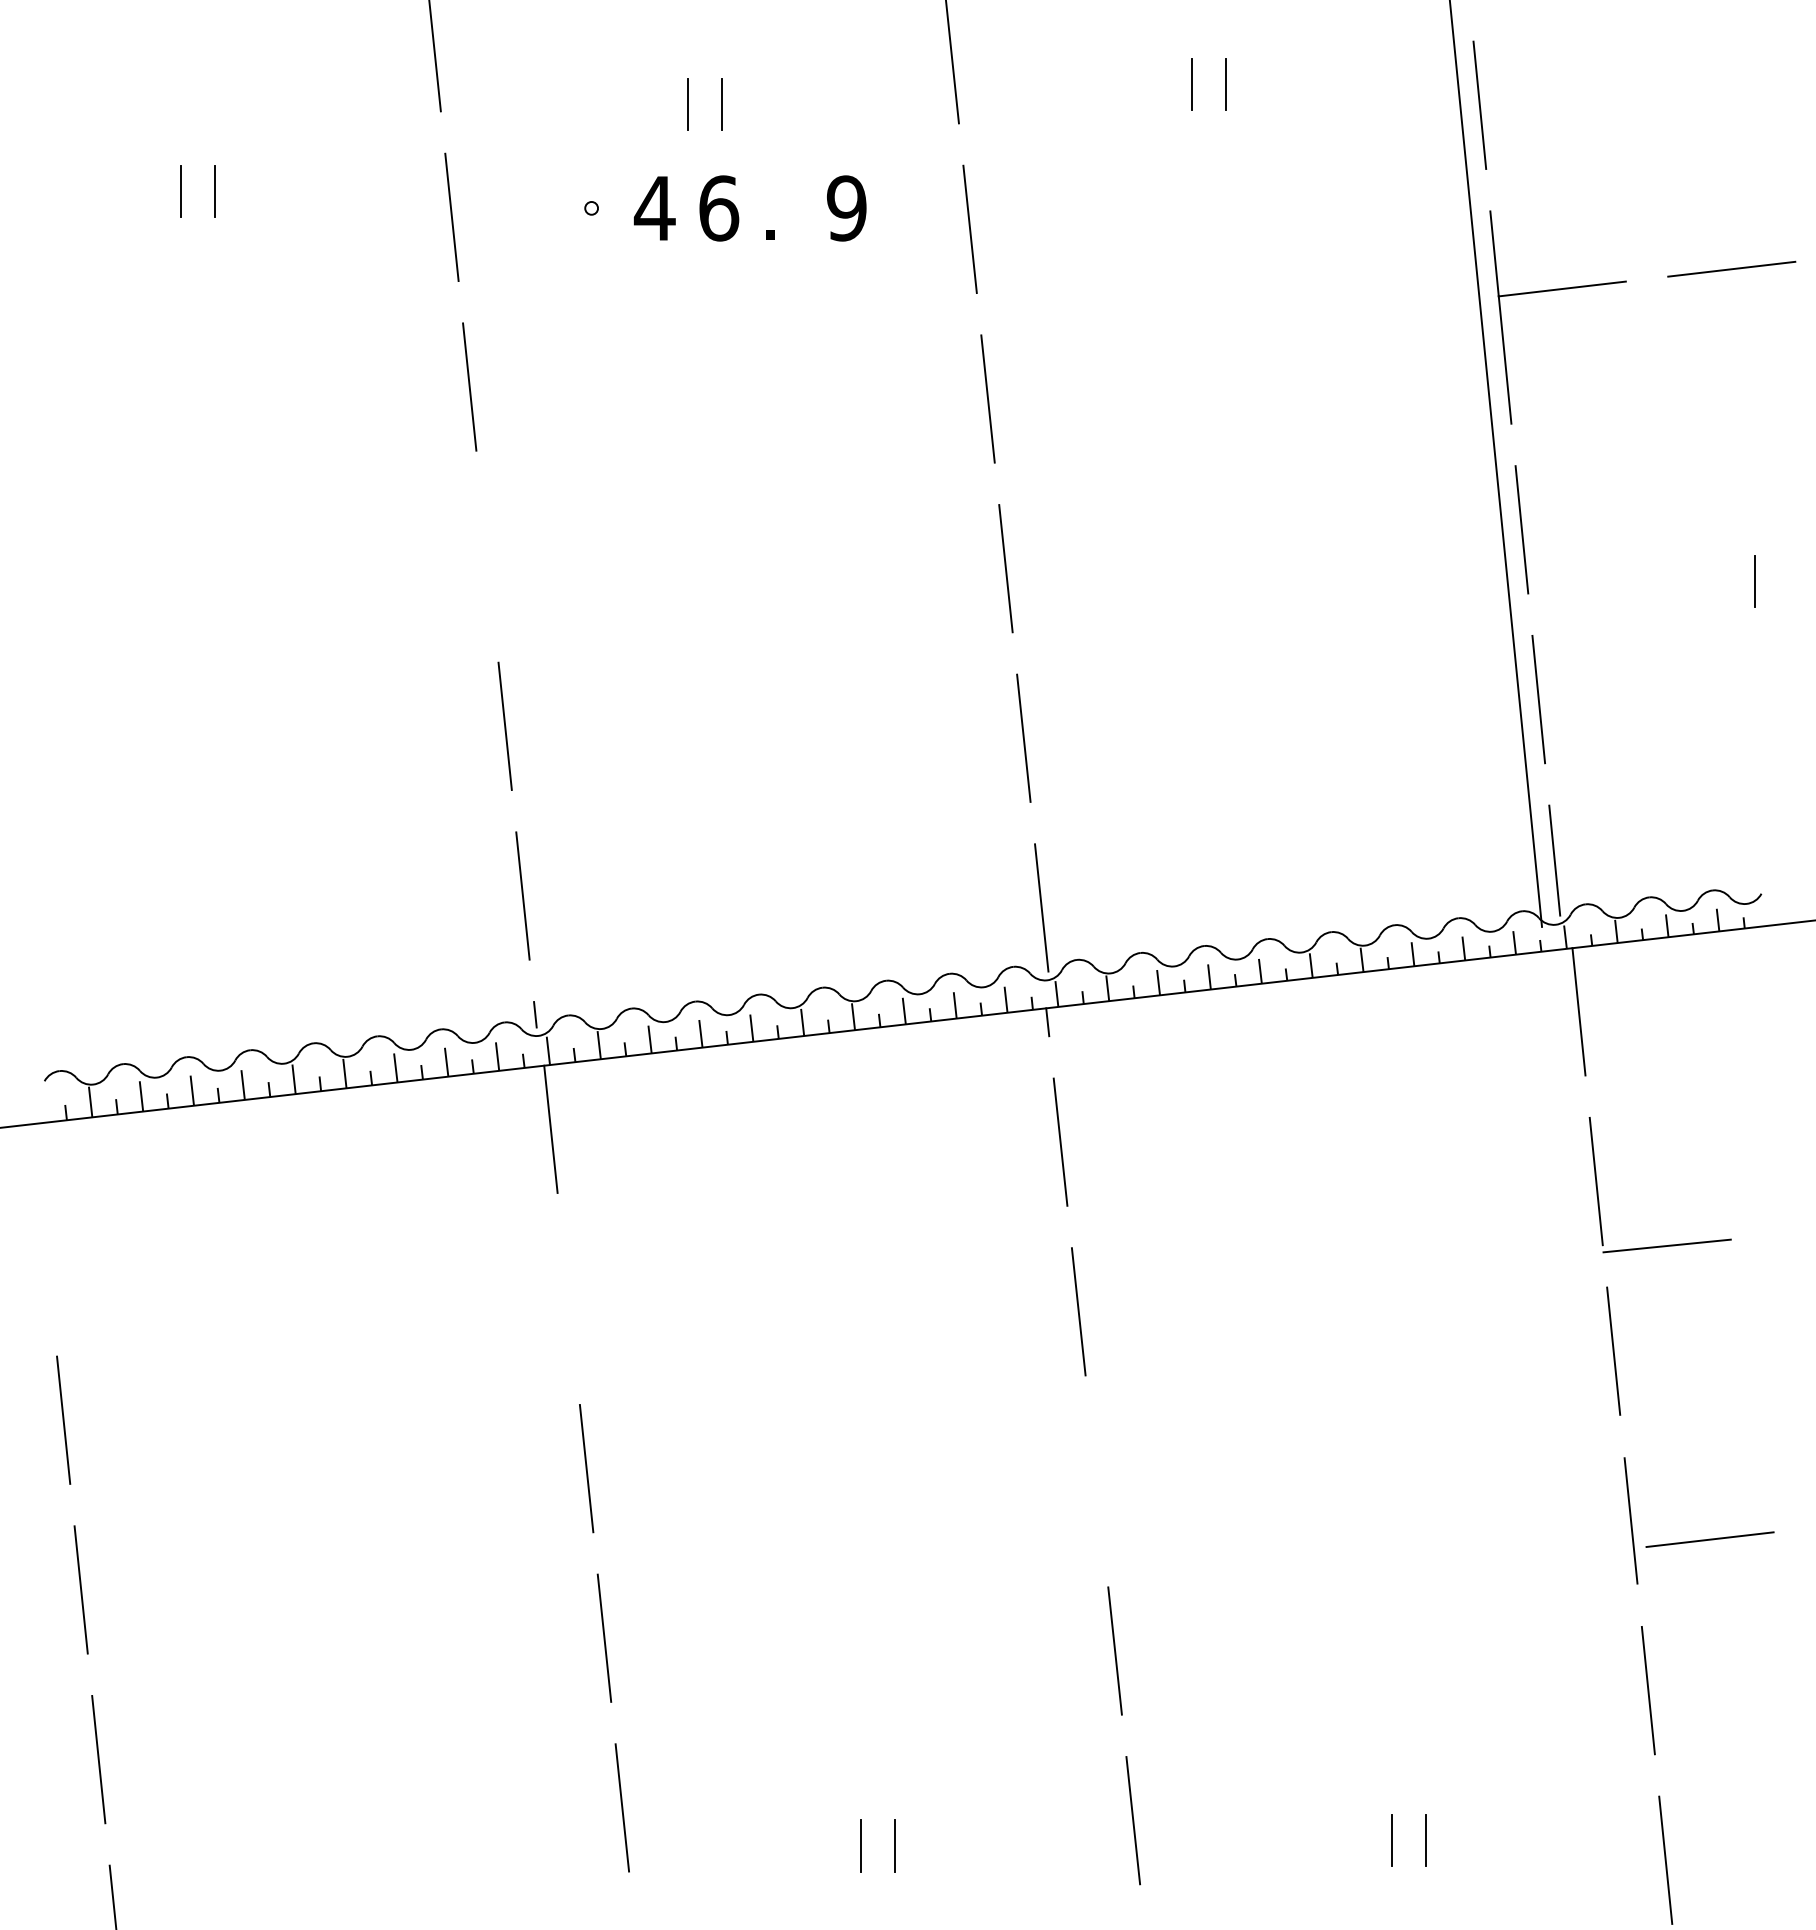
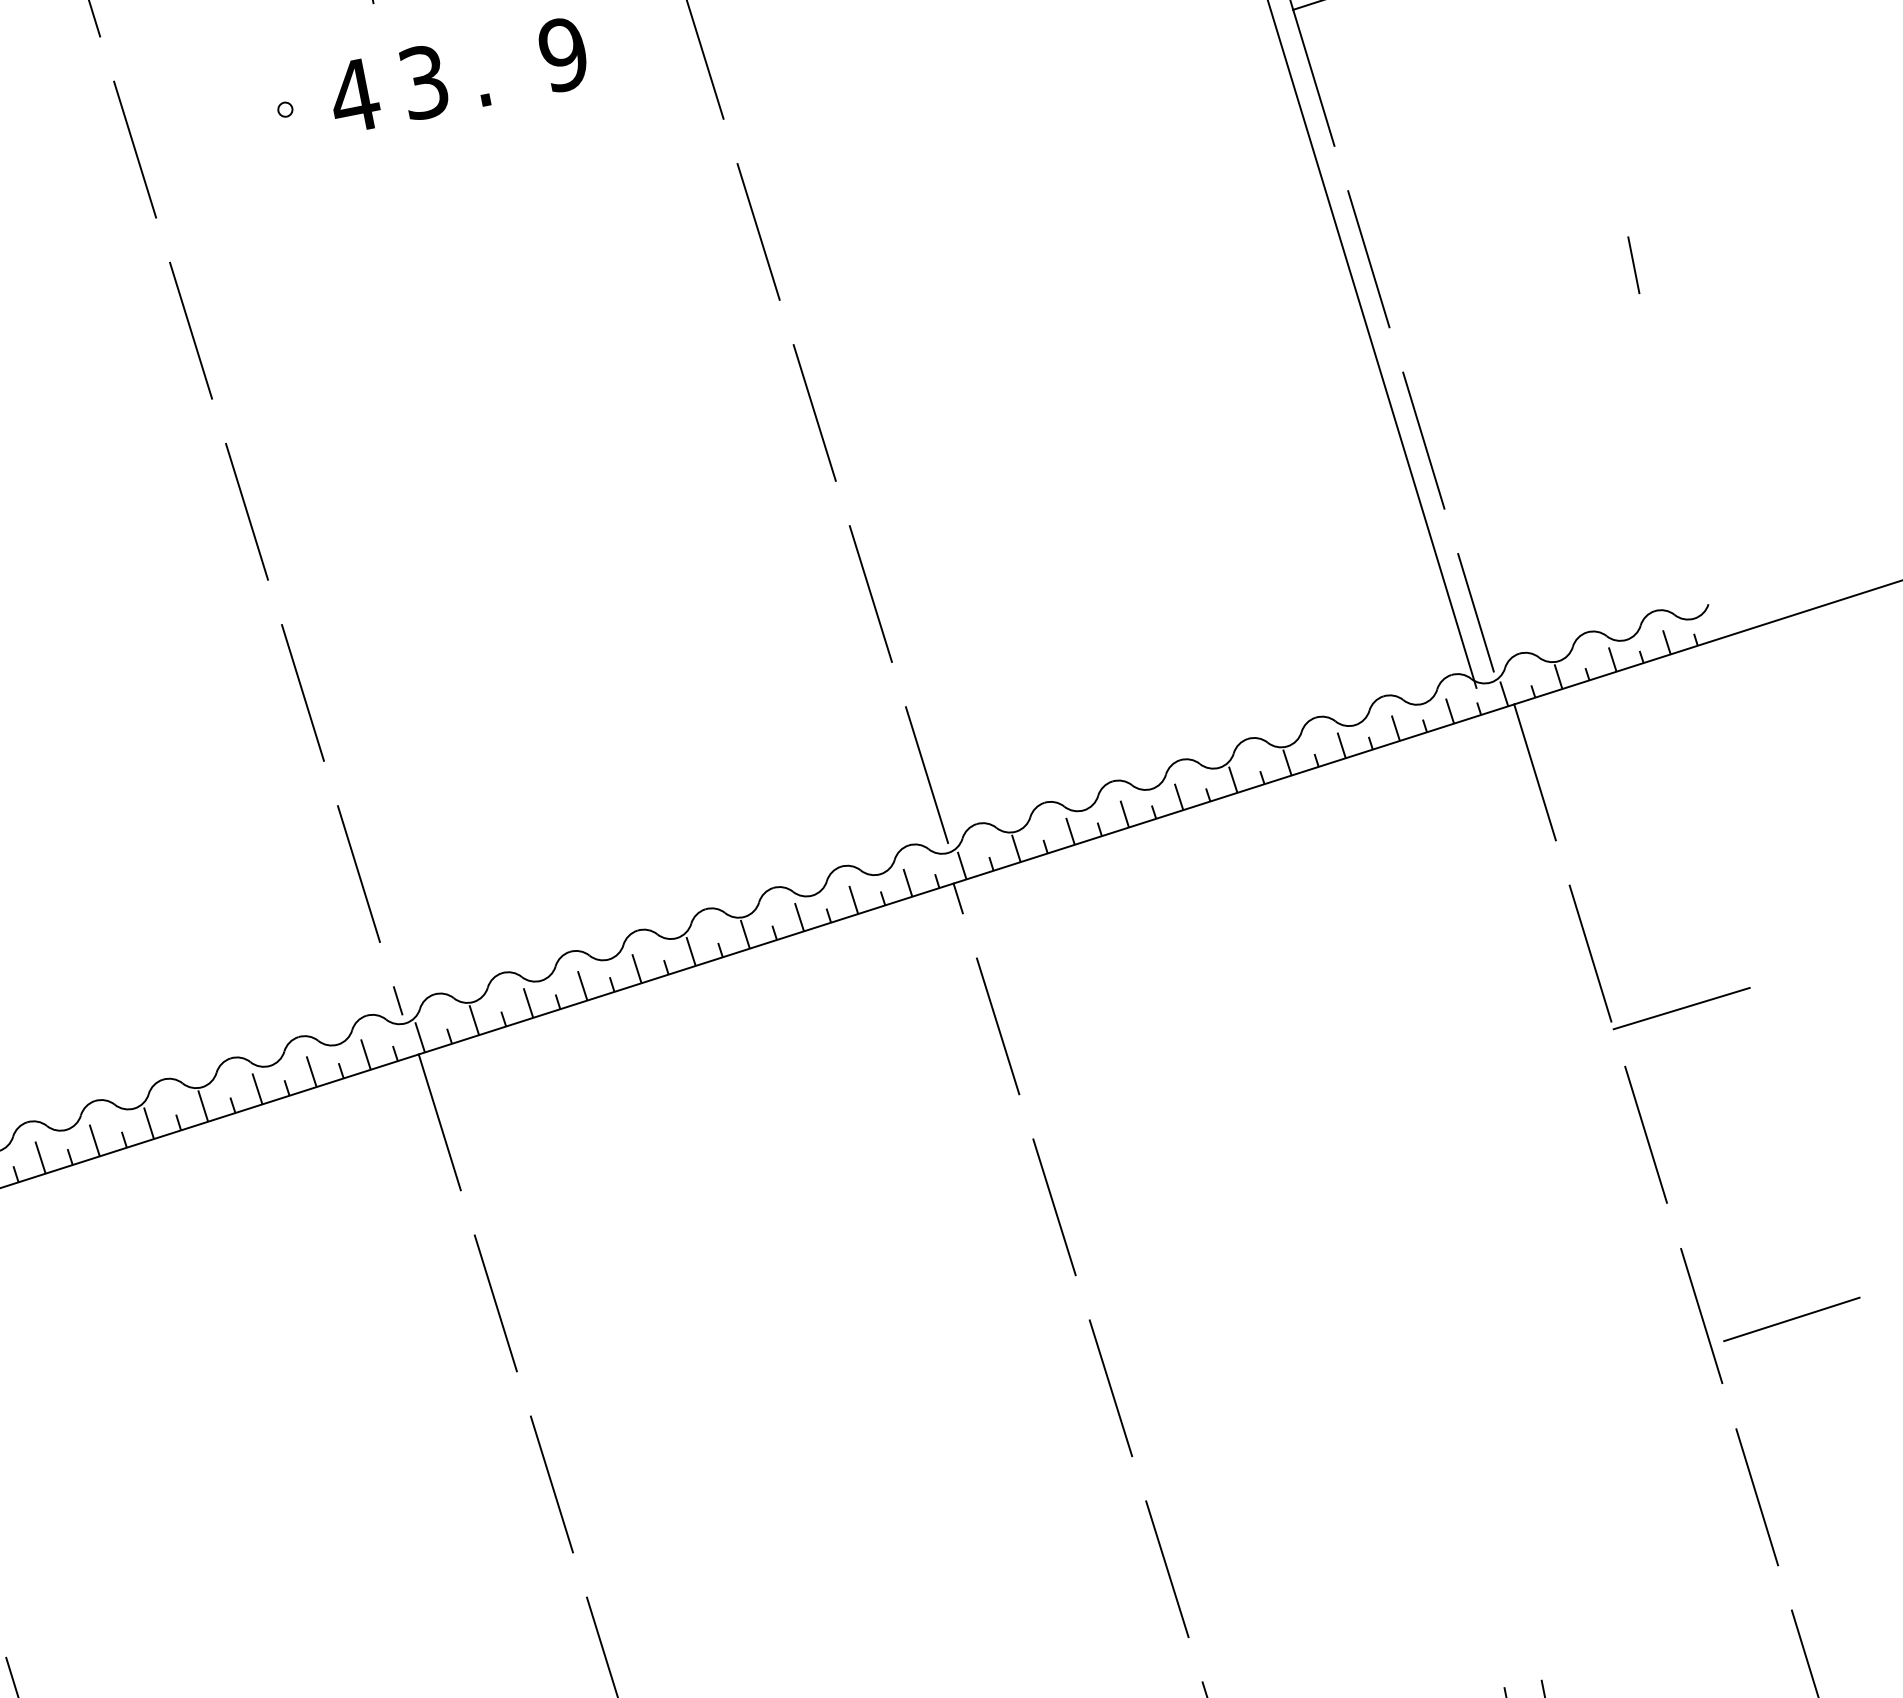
text: (719, 208) -> (424, 82), 6 -> 3
line: (487, 556) -> (247, 511), added
line: (568, 1298) -> (495, 1302), added
line: (1096, 1480) -> (1110, 1387), added

